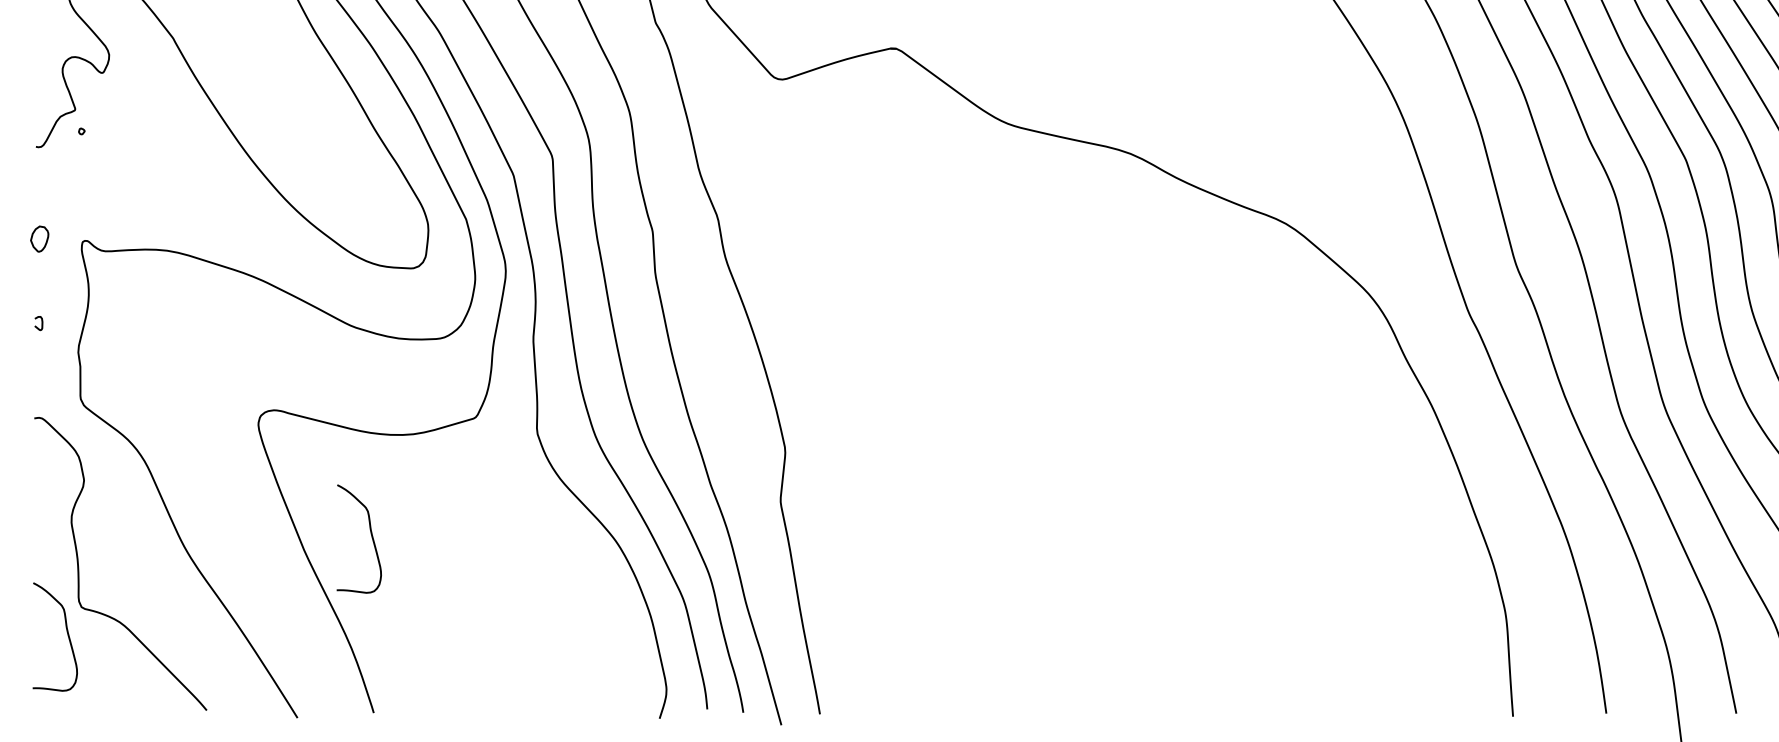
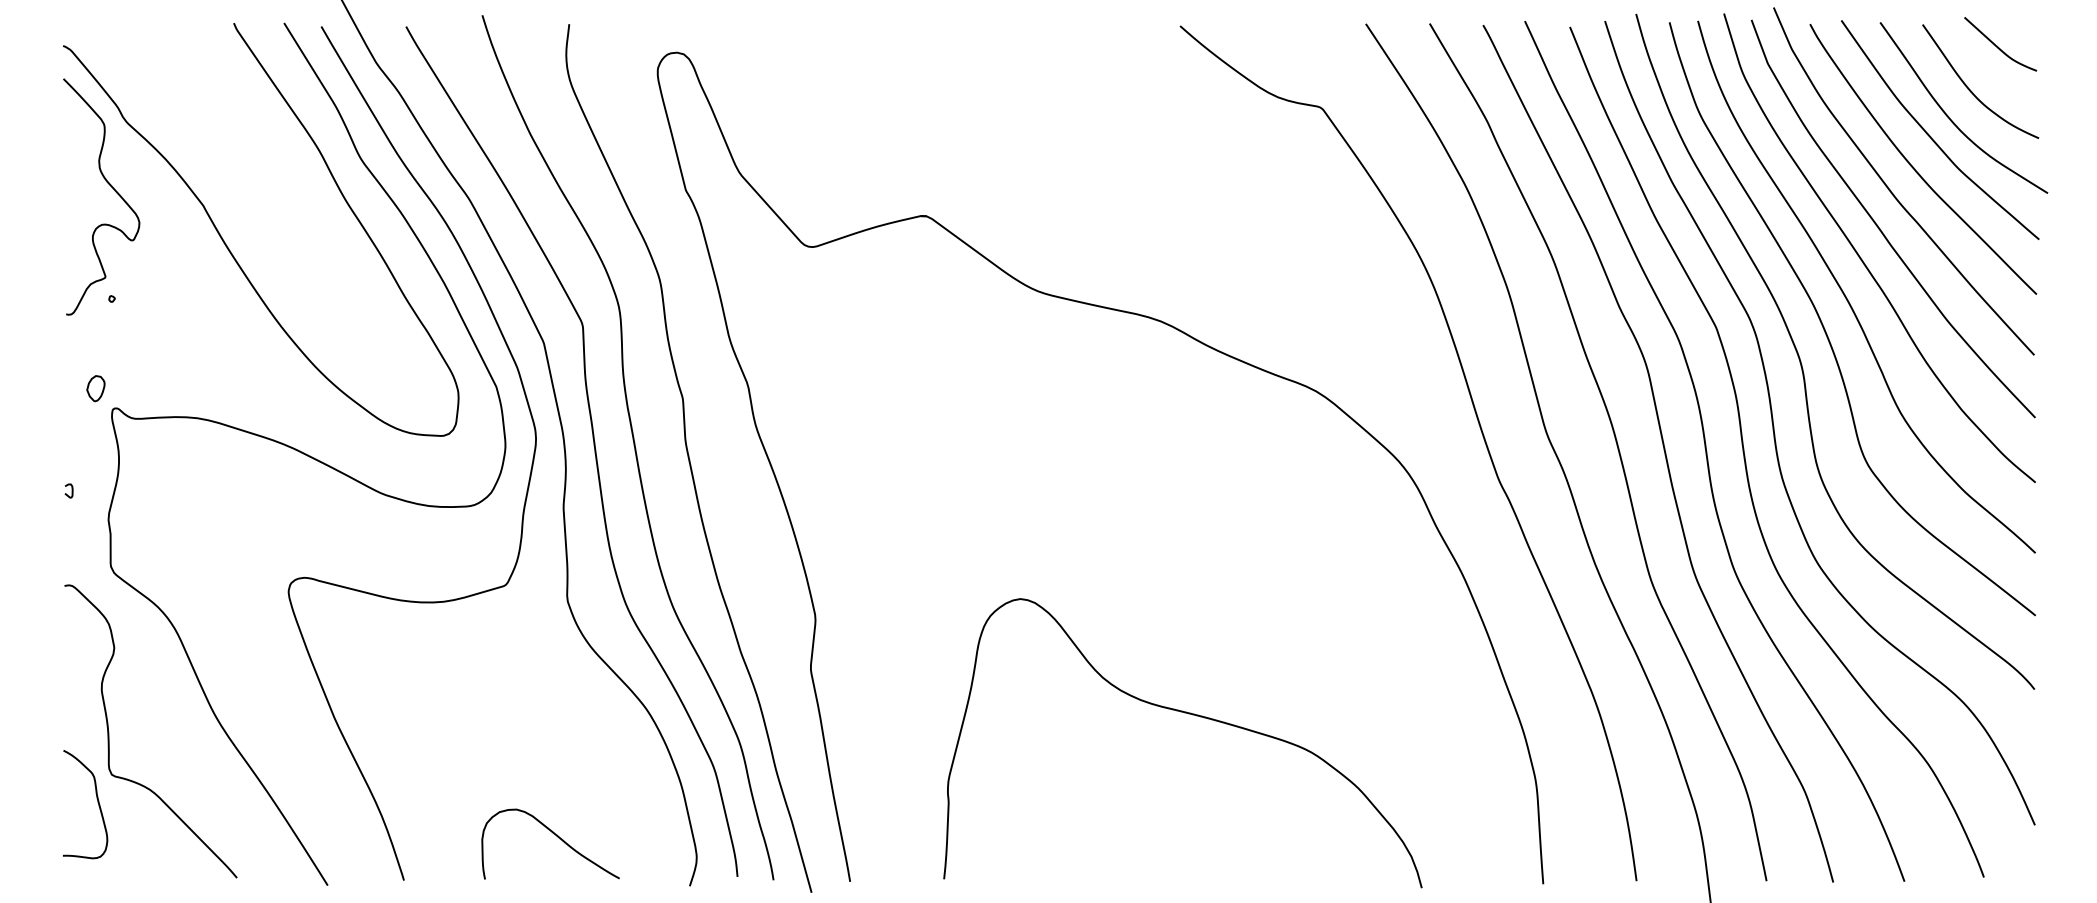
part: (39, 238) -> (95, 388), moved
curve: (371, 536) -> (401, 704), removed
curve: (1158, 546) -> (1188, 714), added
curve: (526, 668) -> (556, 836), added

